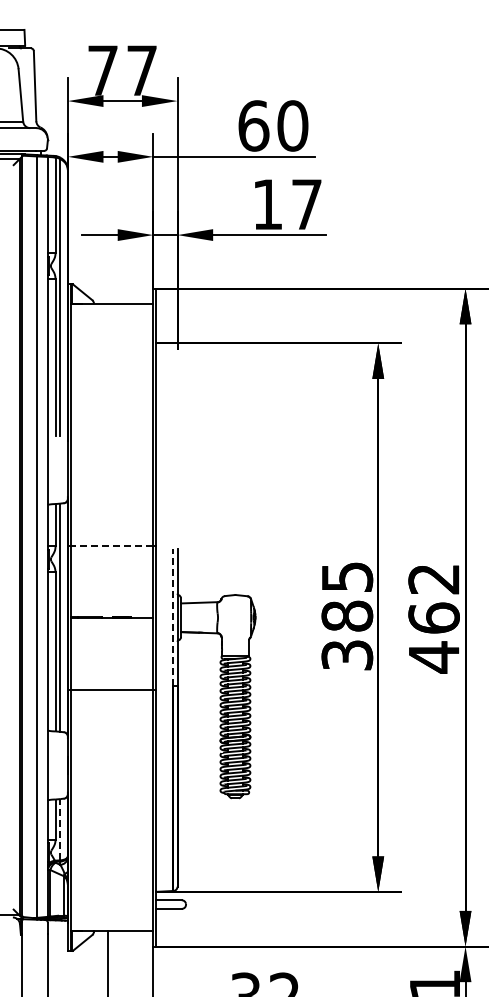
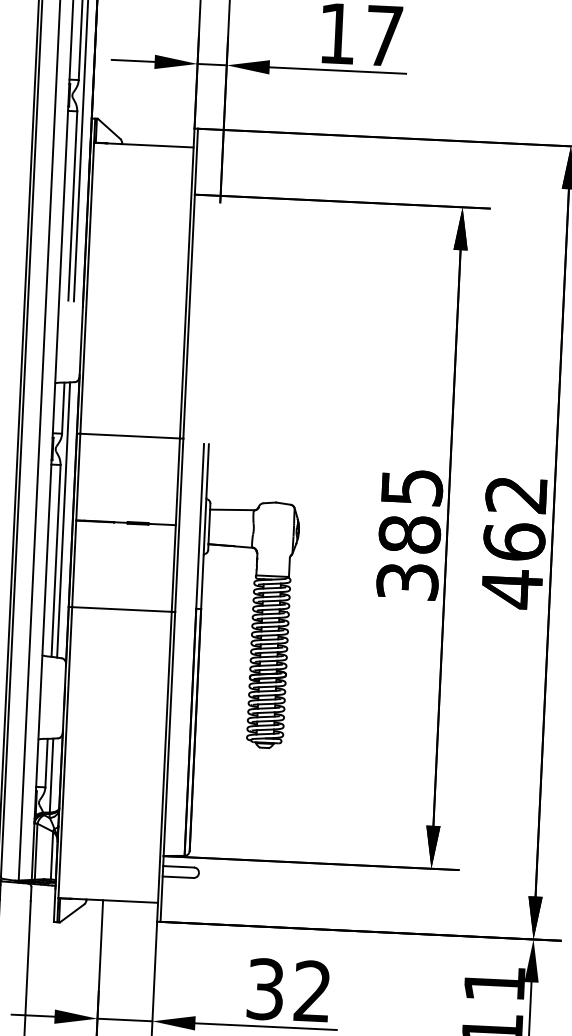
line: (111, 545) -> (129, 435), dashed -> solid
line: (173, 617) -> (200, 526), dashed -> solid
line: (60, 829) -> (51, 775), dashed -> solid

